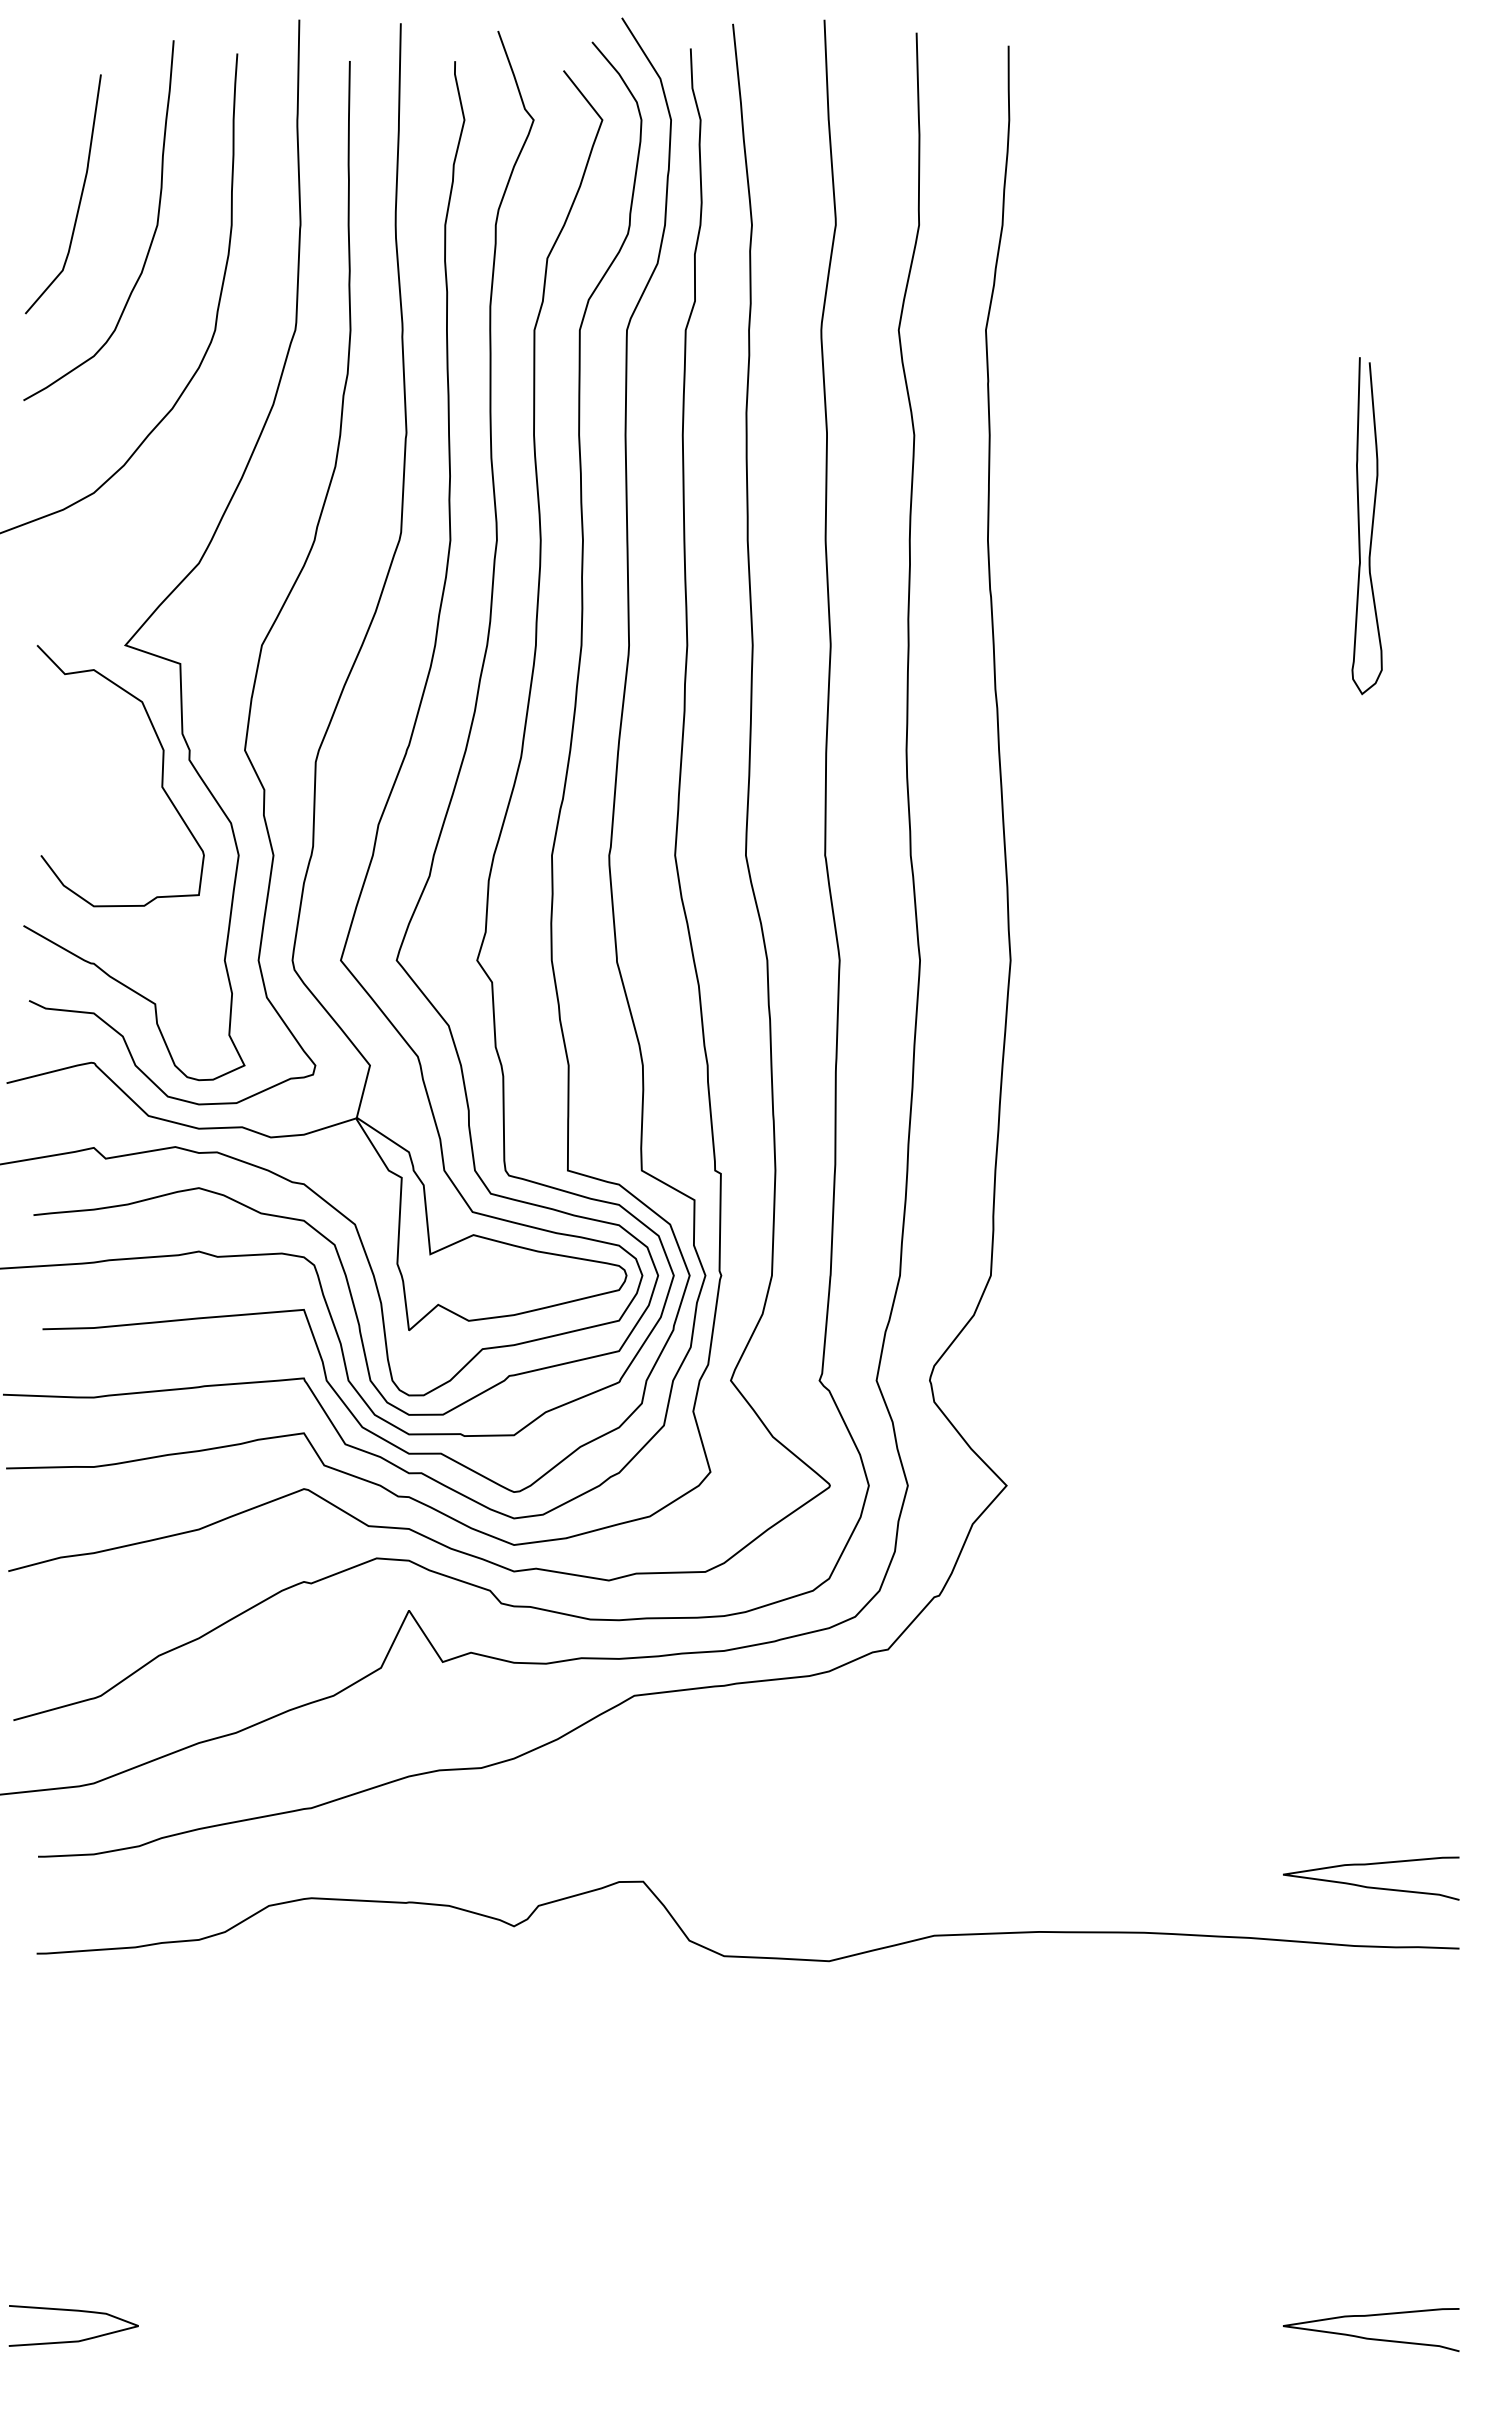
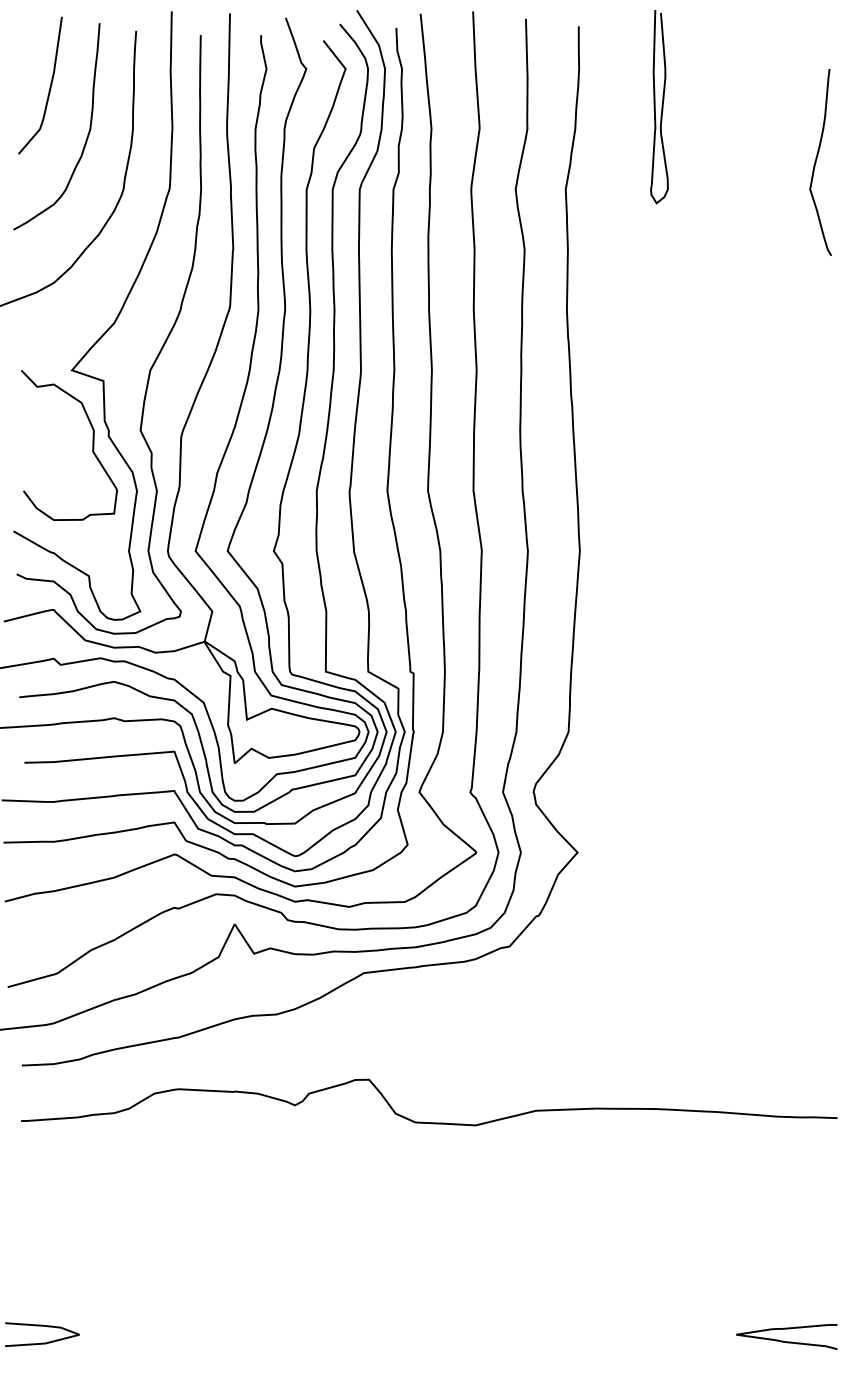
curve: (79, 195) -> (49, 86), moved
curve: (1422, 283) -> (816, 162), added
curve: (1370, 527) -> (661, 107), moved
curve: (1365, 1884) -> (783, 1081), removed

